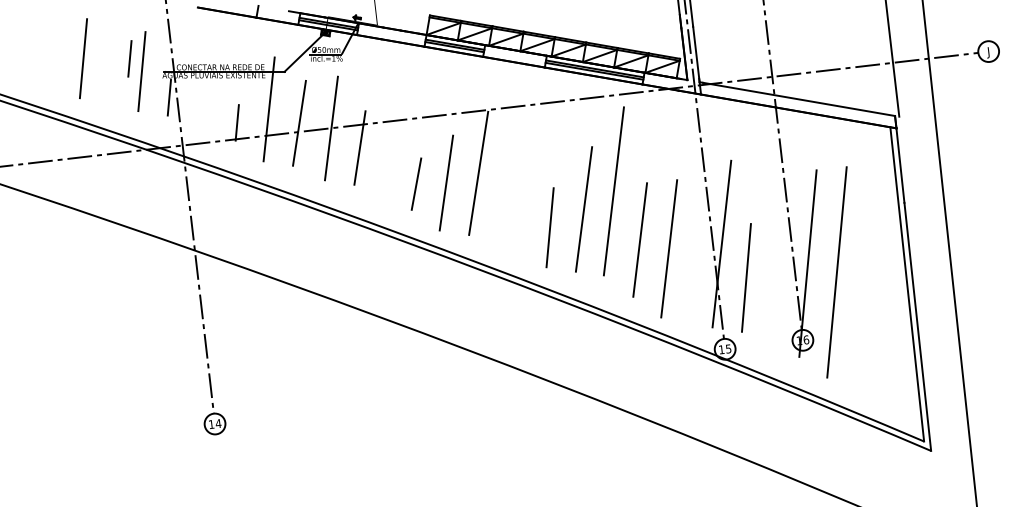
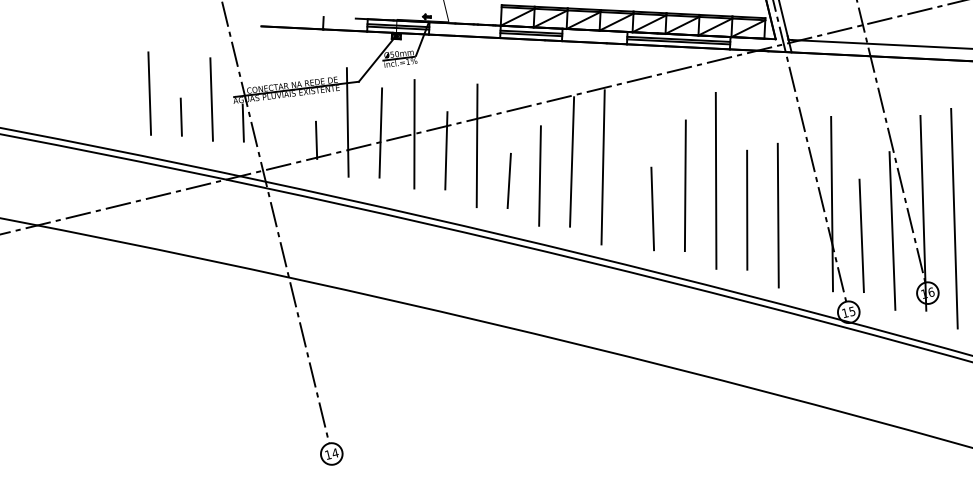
line: (129, 58) -> (180, 116), moved
line: (389, 146) -> (476, 145), added
line: (507, 181) -> (602, 166), added
line: (613, 191) -> (715, 181), moved
line: (775, 276) -> (891, 230), added

